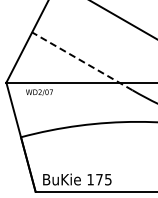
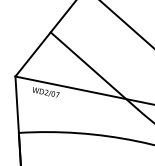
line: (82, 61) -> (94, 70), dashed -> solid

